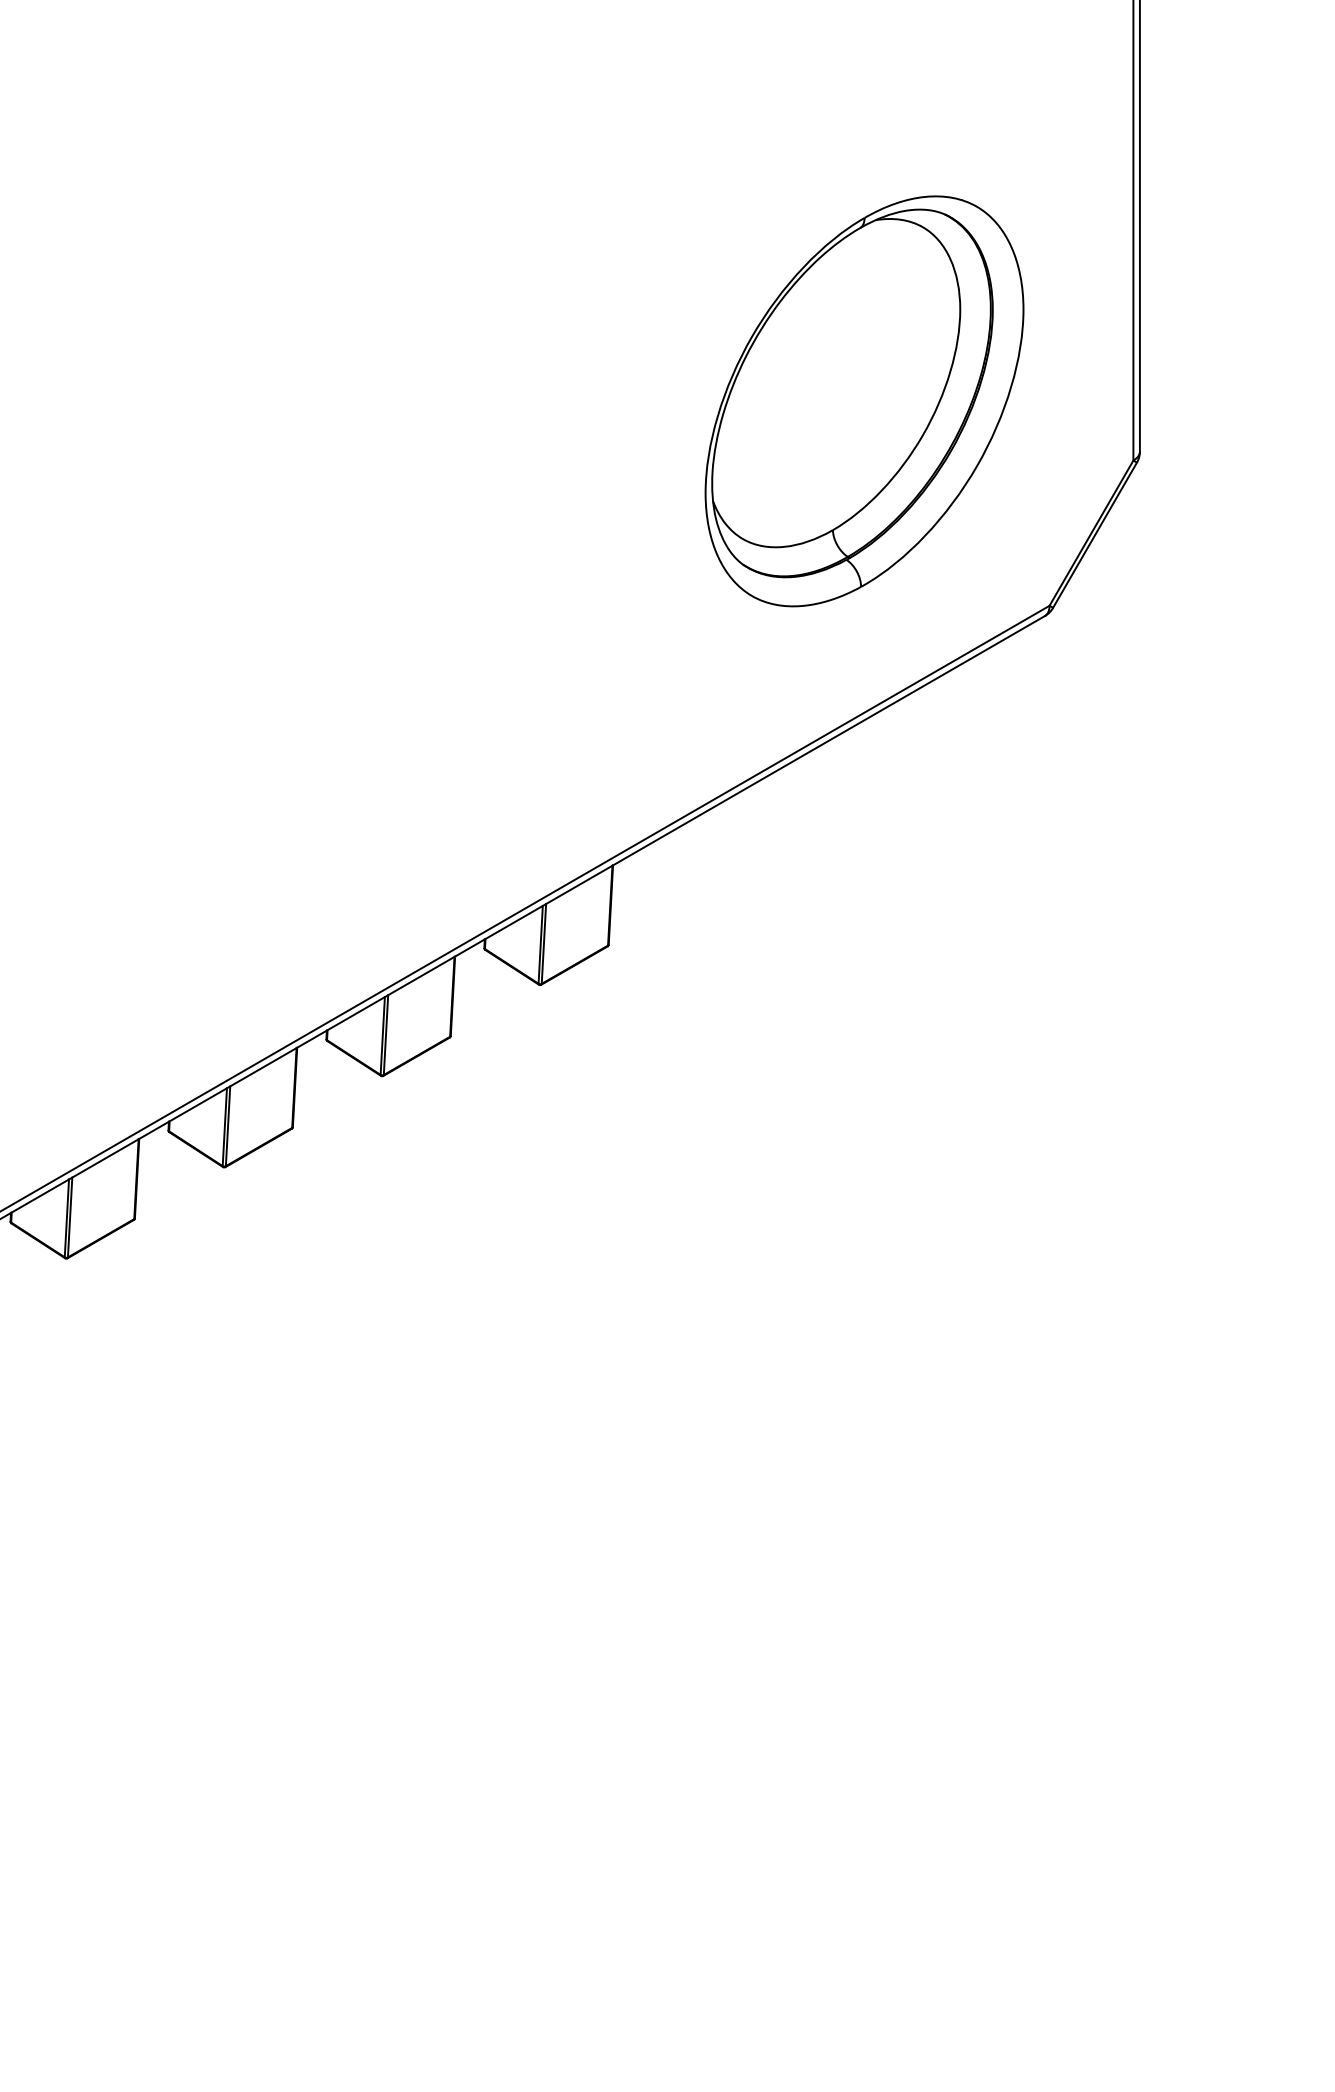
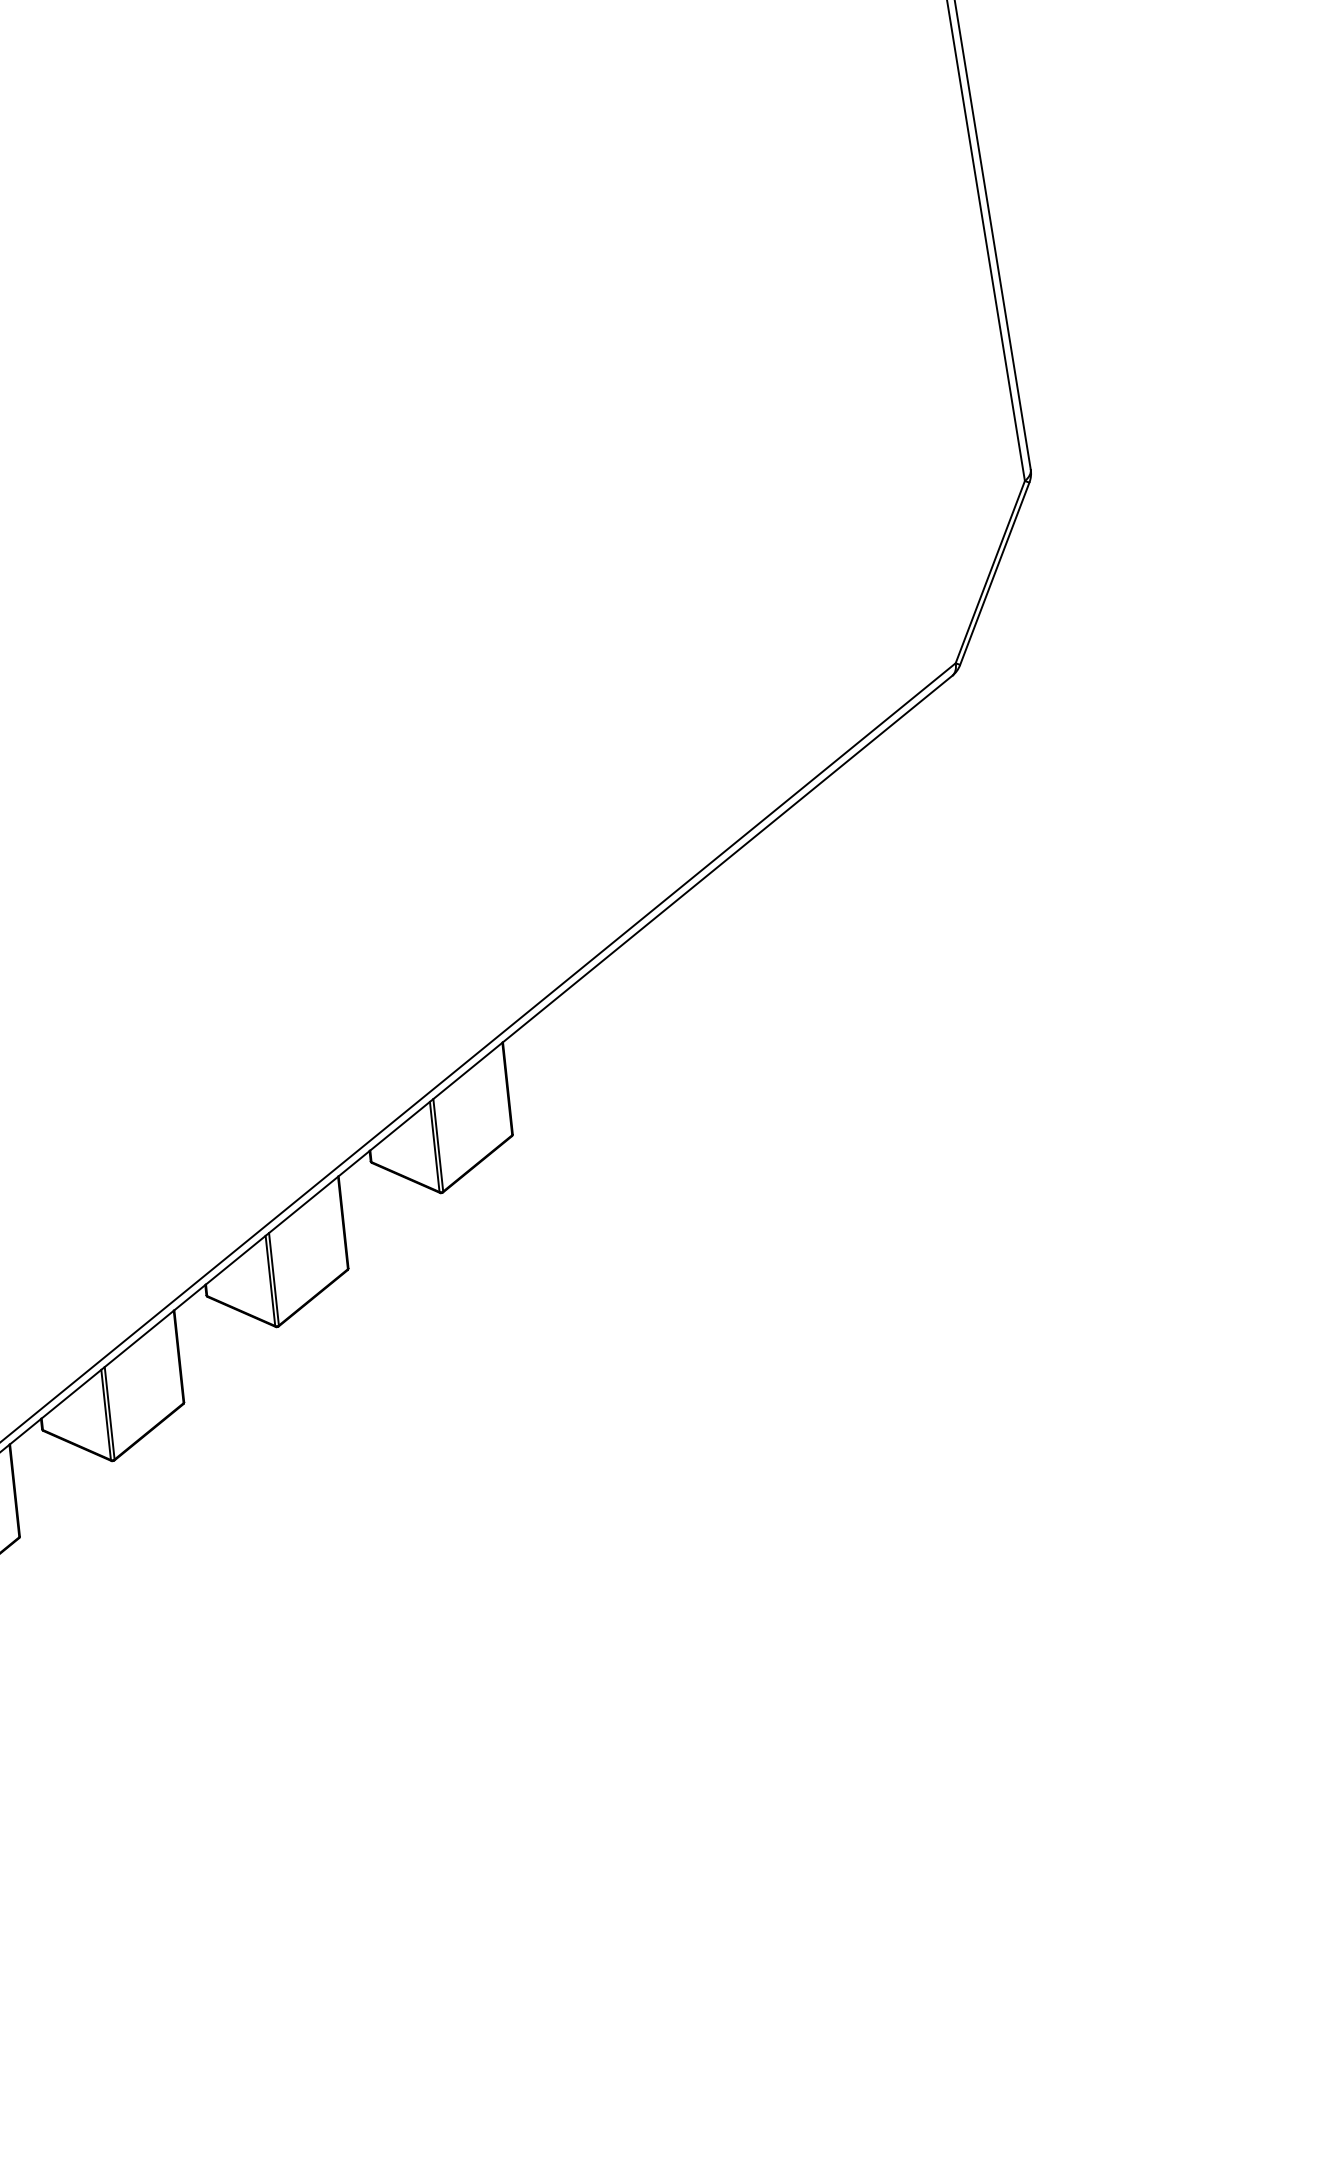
part: (864, 401) -> (705, 463), removed

